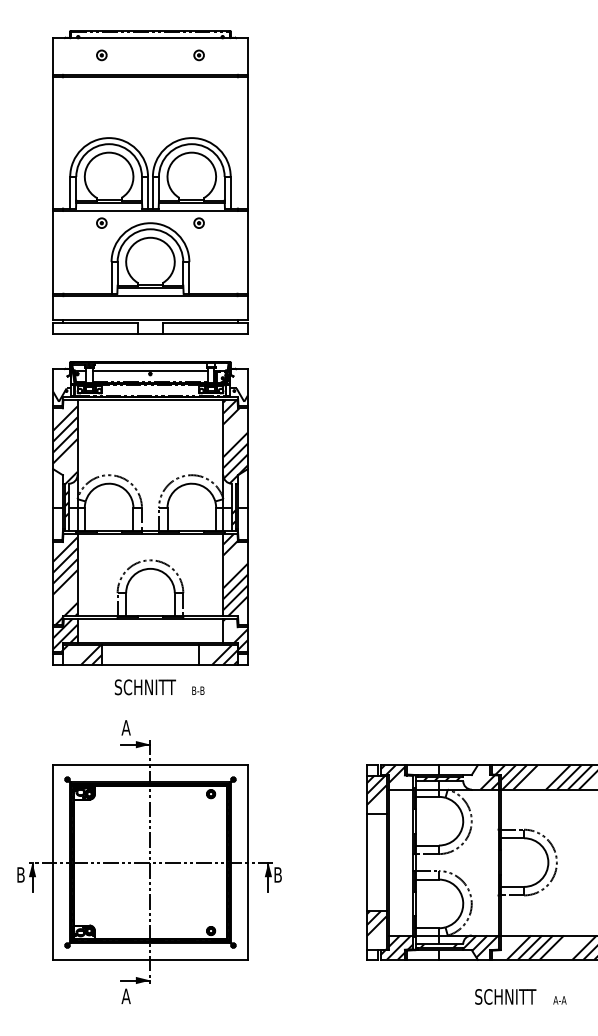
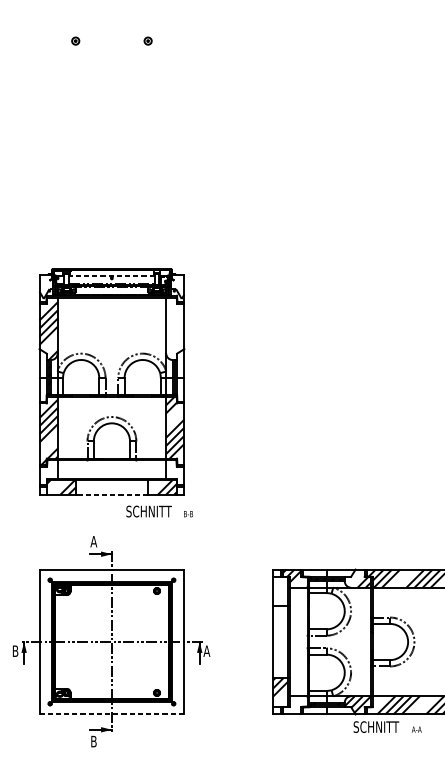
part: (150, 182) -> (111, 135), removed
line: (150, 370) -> (111, 275), solid -> dashed
hatch: (235, 462) -> (175, 344), removed
hatch: (65, 634) -> (48, 472), removed
hatch: (235, 634) -> (175, 472), removed
line: (150, 664) -> (111, 494), solid -> dashed
text: (159, 687) -> (159, 511), moved
hatch: (376, 789) -> (280, 587), removed
text: (277, 874) -> (206, 650), B -> A
hatch: (396, 947) -> (295, 705), removed
line: (150, 959) -> (111, 714), solid -> dashed
text: (125, 996) -> (93, 741), A -> B
text: (520, 996) -> (387, 726), moved

